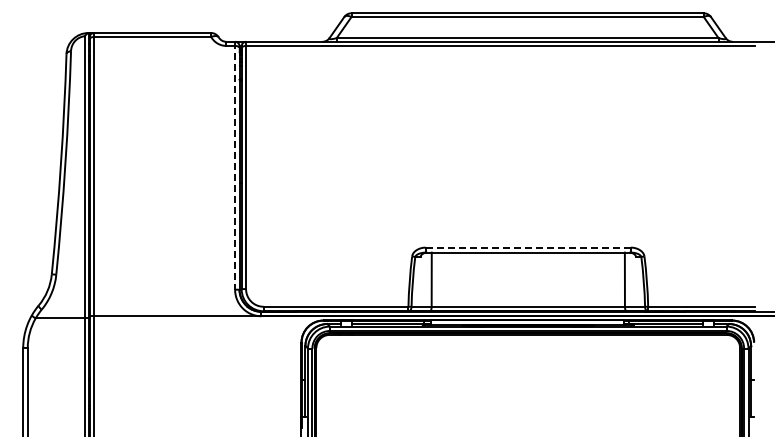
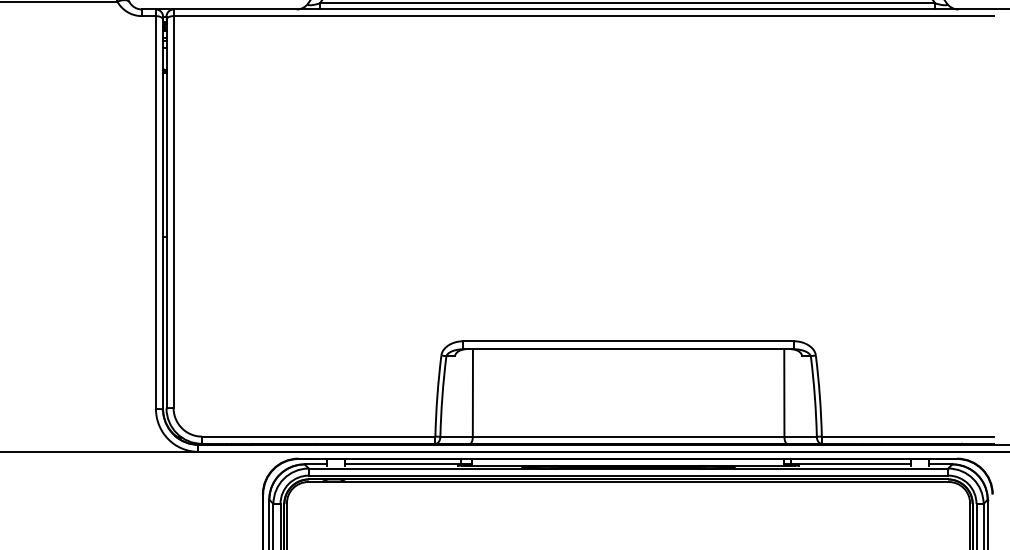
line: (235, 165) -> (156, 208), dashed -> solid
line: (528, 247) -> (628, 341), dashed -> solid

